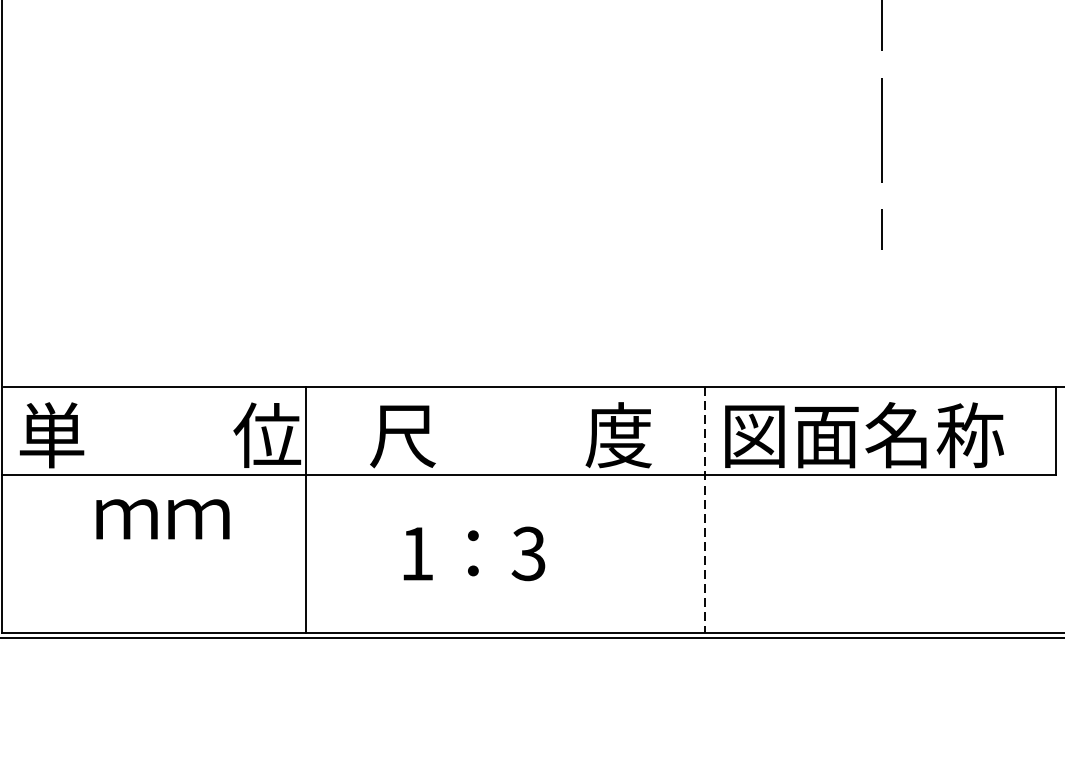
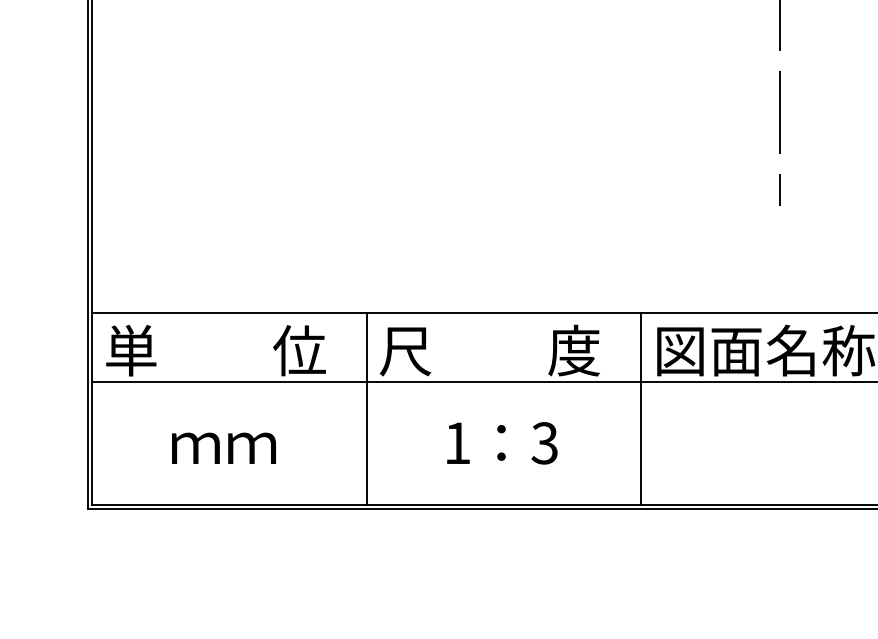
line: (305, 509) -> (366, 408), moved
line: (705, 510) -> (641, 409), dashed -> solid
text: (162, 518) -> (223, 447), moved
text: (474, 554) -> (502, 443), moved

